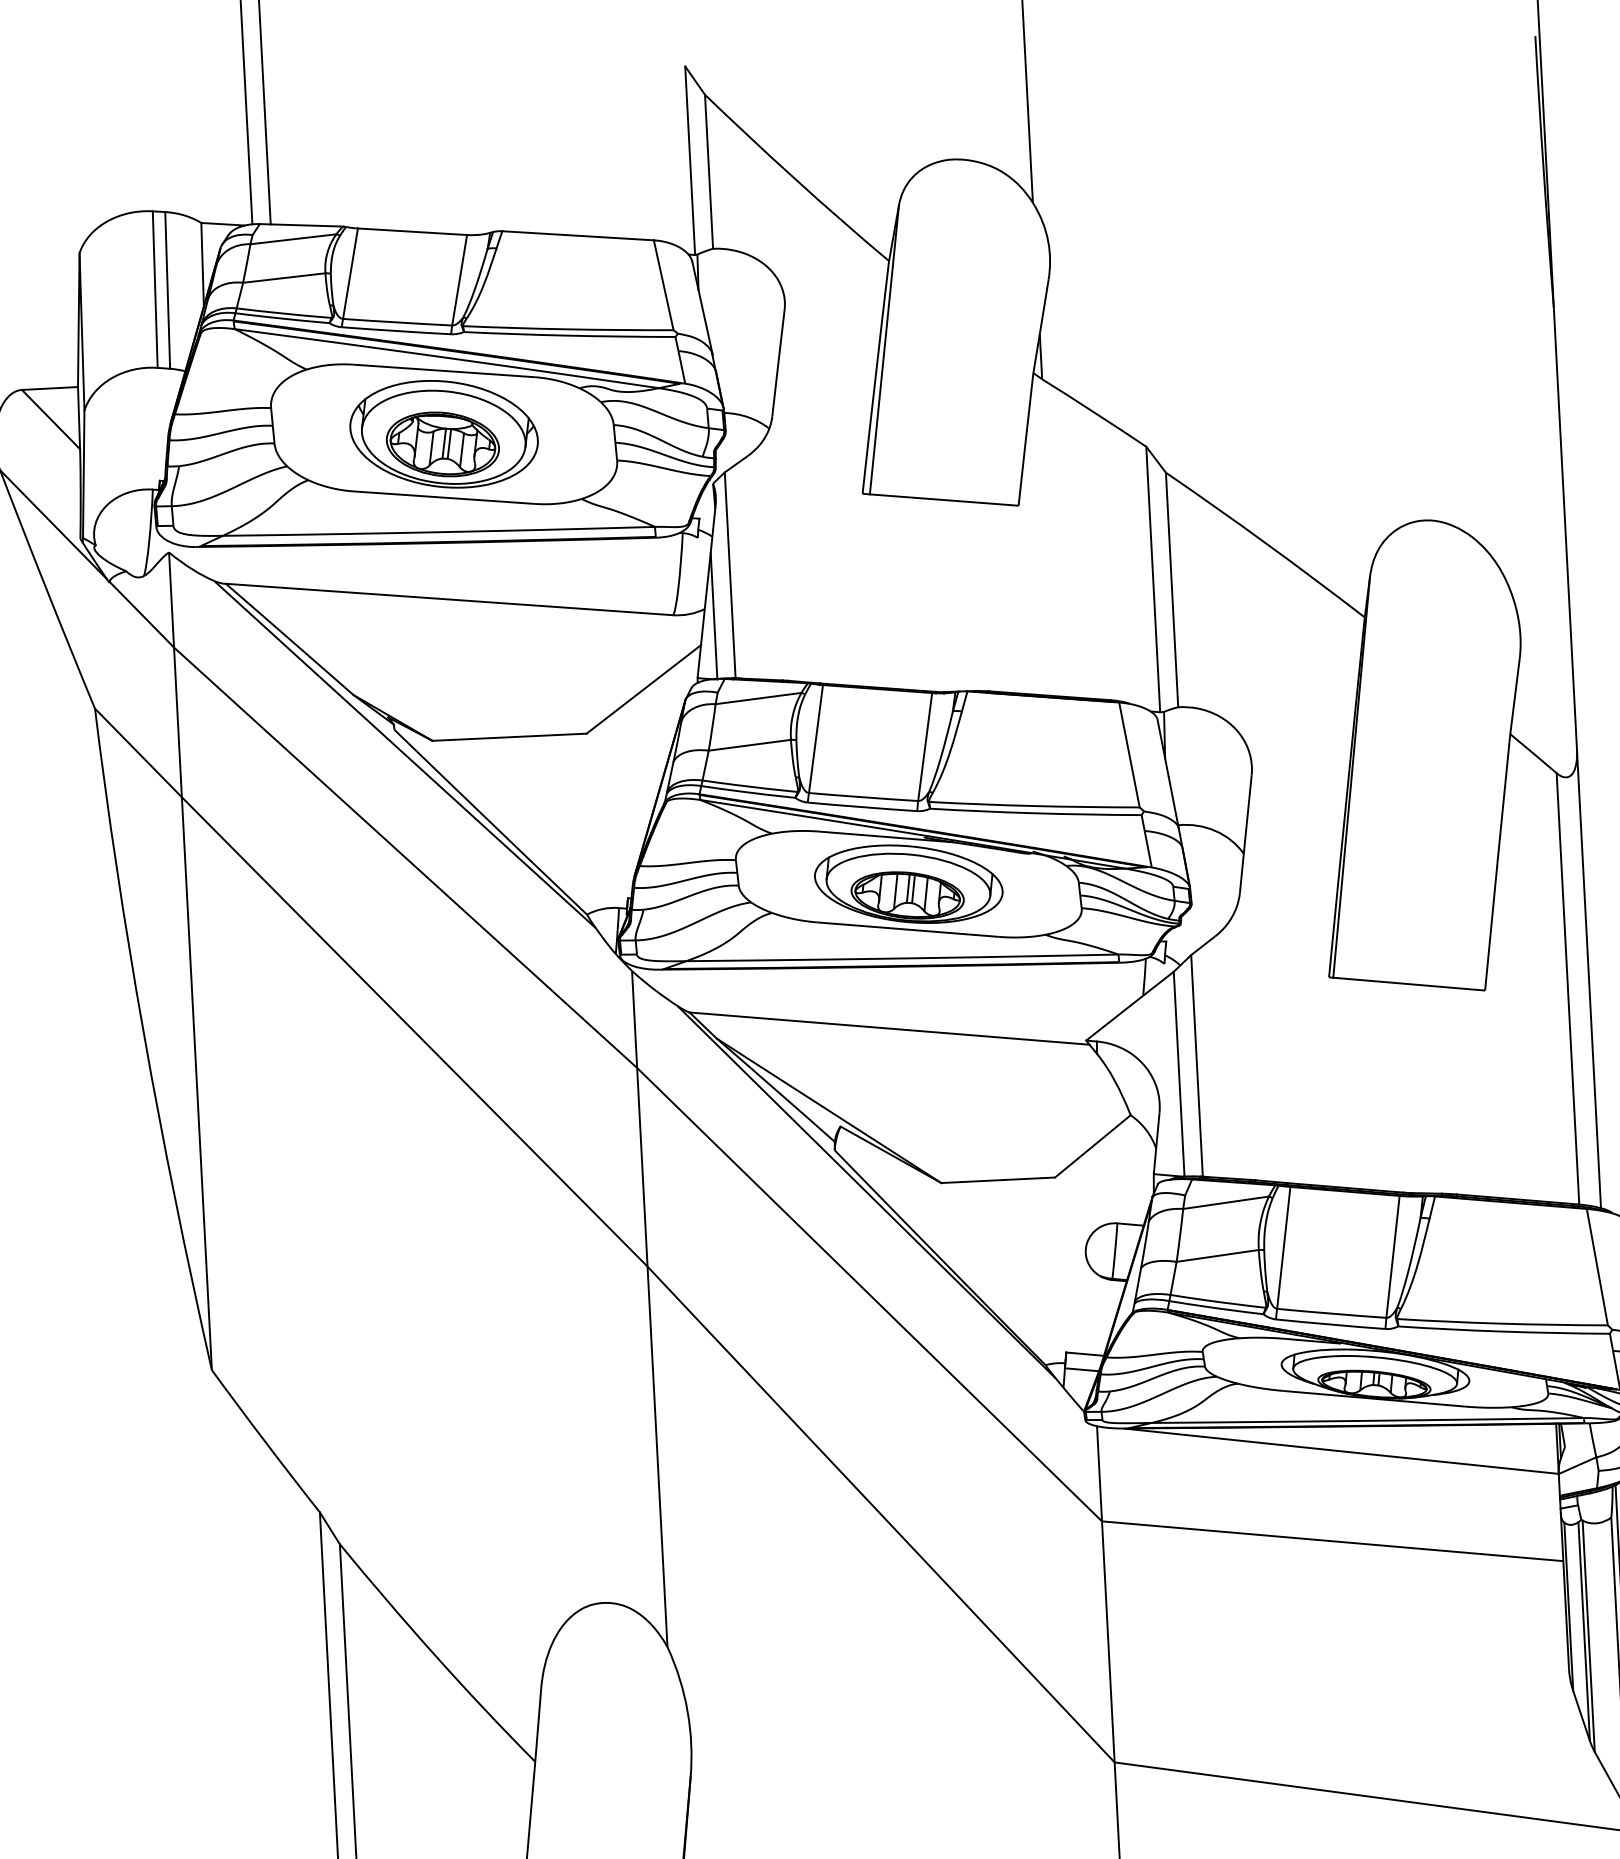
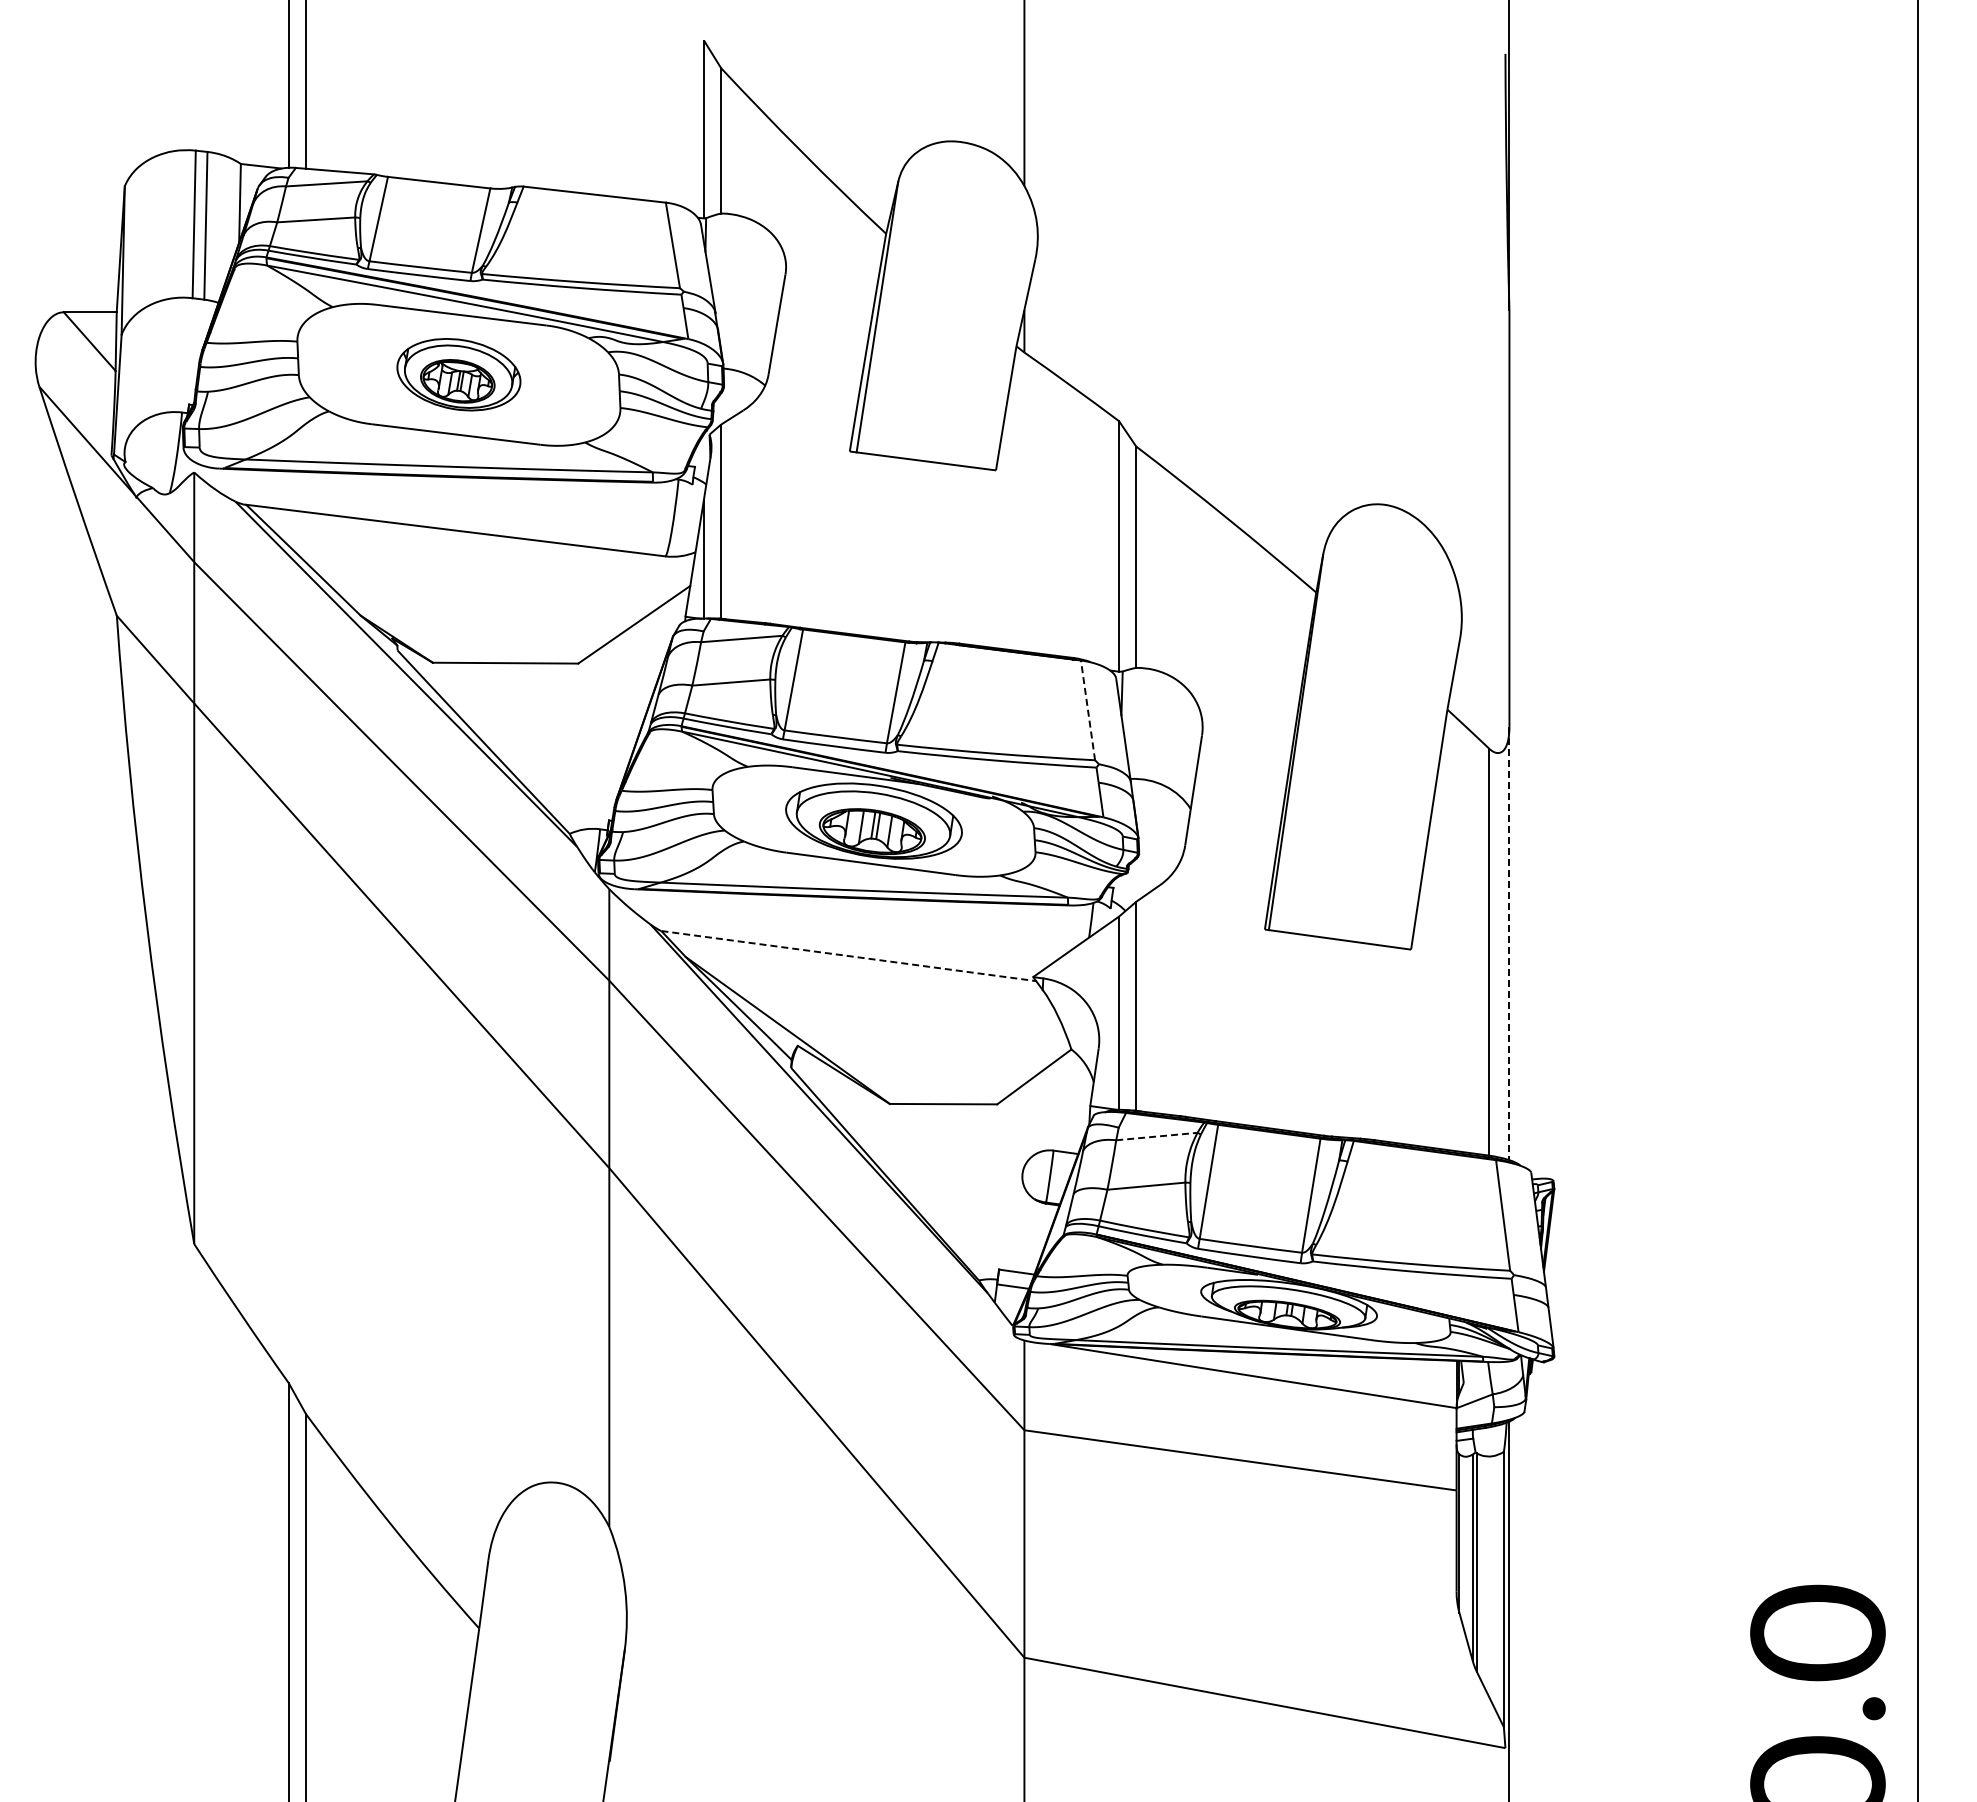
part: (443, 433) -> (458, 374), size x0.7
line: (1128, 754) -> (1087, 709), solid -> dashed
line: (1589, 978) -> (1509, 943), solid -> dashed
line: (890, 1029) -> (849, 956), solid -> dashed
line: (1225, 1202) -> (1156, 1136), solid -> dashed

